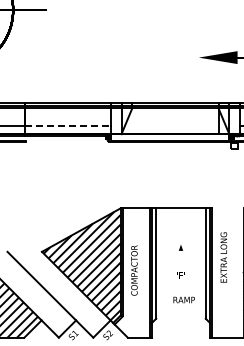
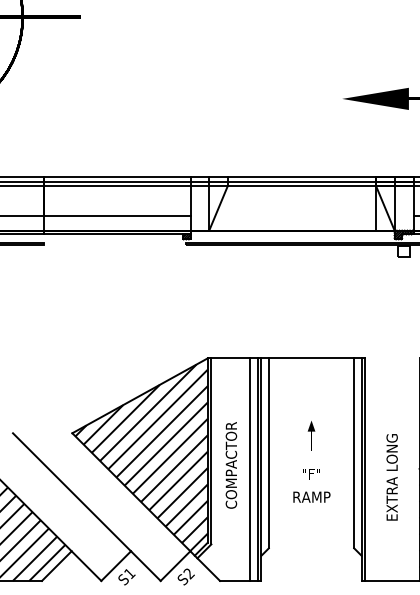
line: (68, 125) -> (117, 215), dashed -> solid
text: (223, 257) -> (391, 477), moved
line: (145, 272) -> (250, 468), added
text: (183, 299) -> (310, 496), moved

